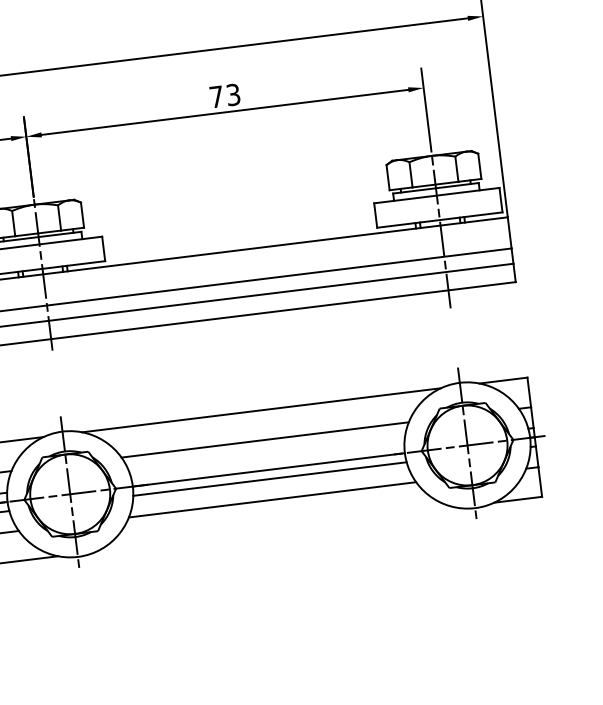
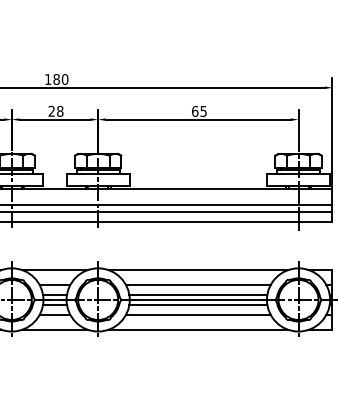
text: (225, 95) -> (199, 111), 73 -> 65
line: (268, 461) -> (198, 295), added
line: (274, 530) -> (197, 330), added

